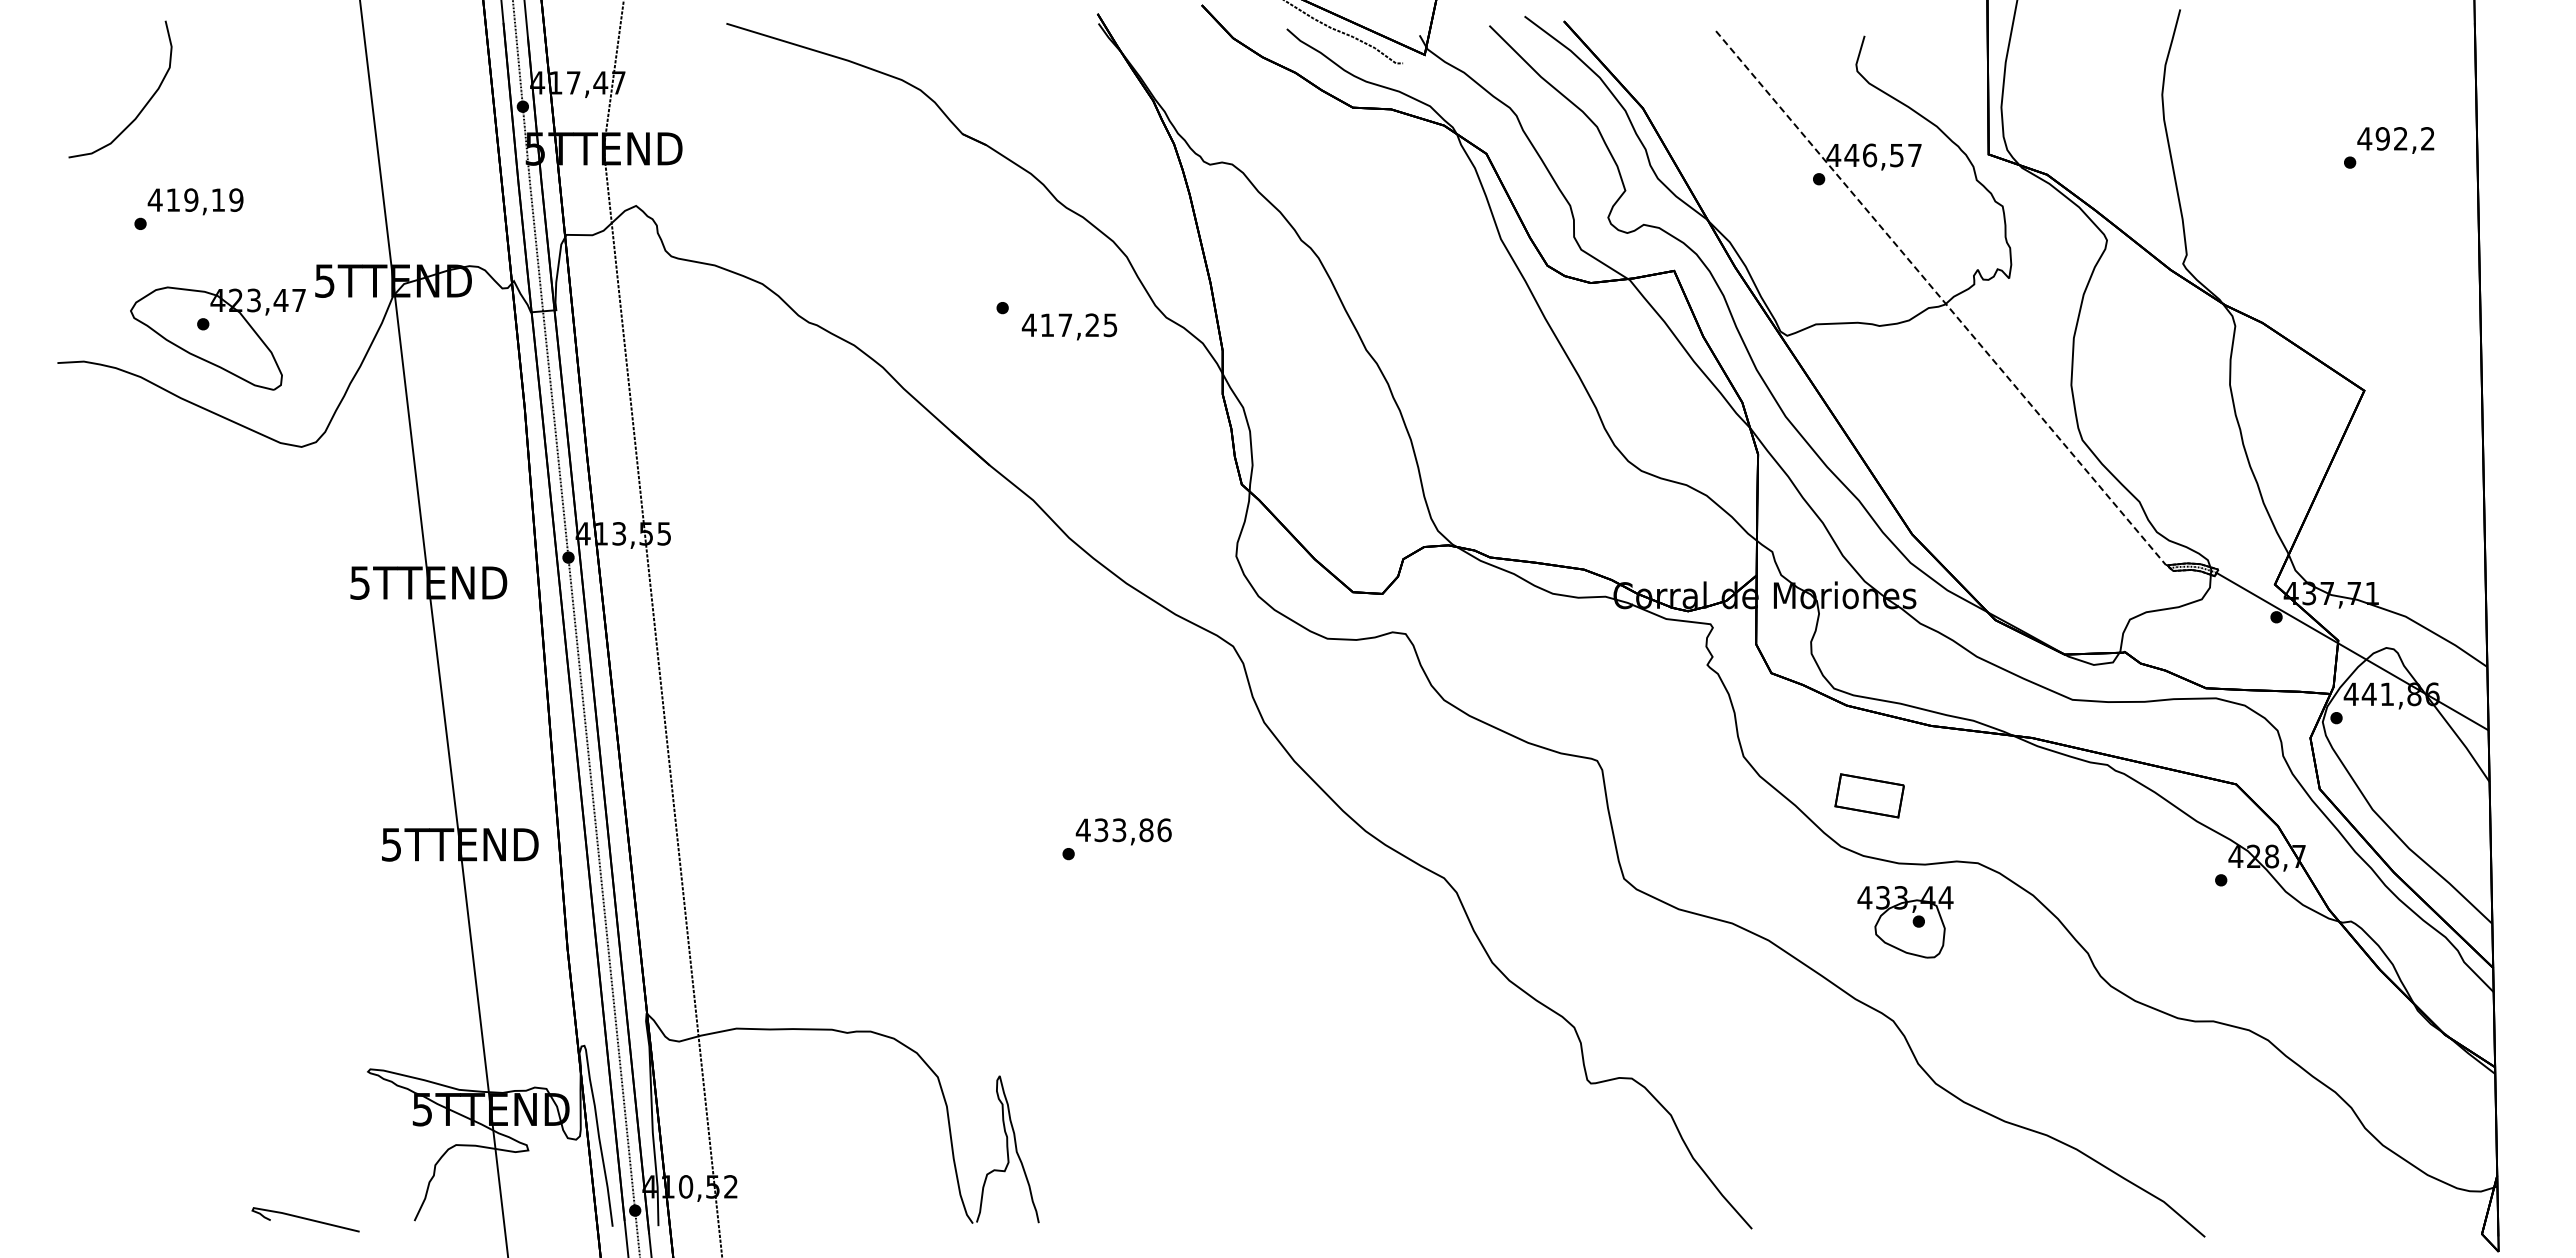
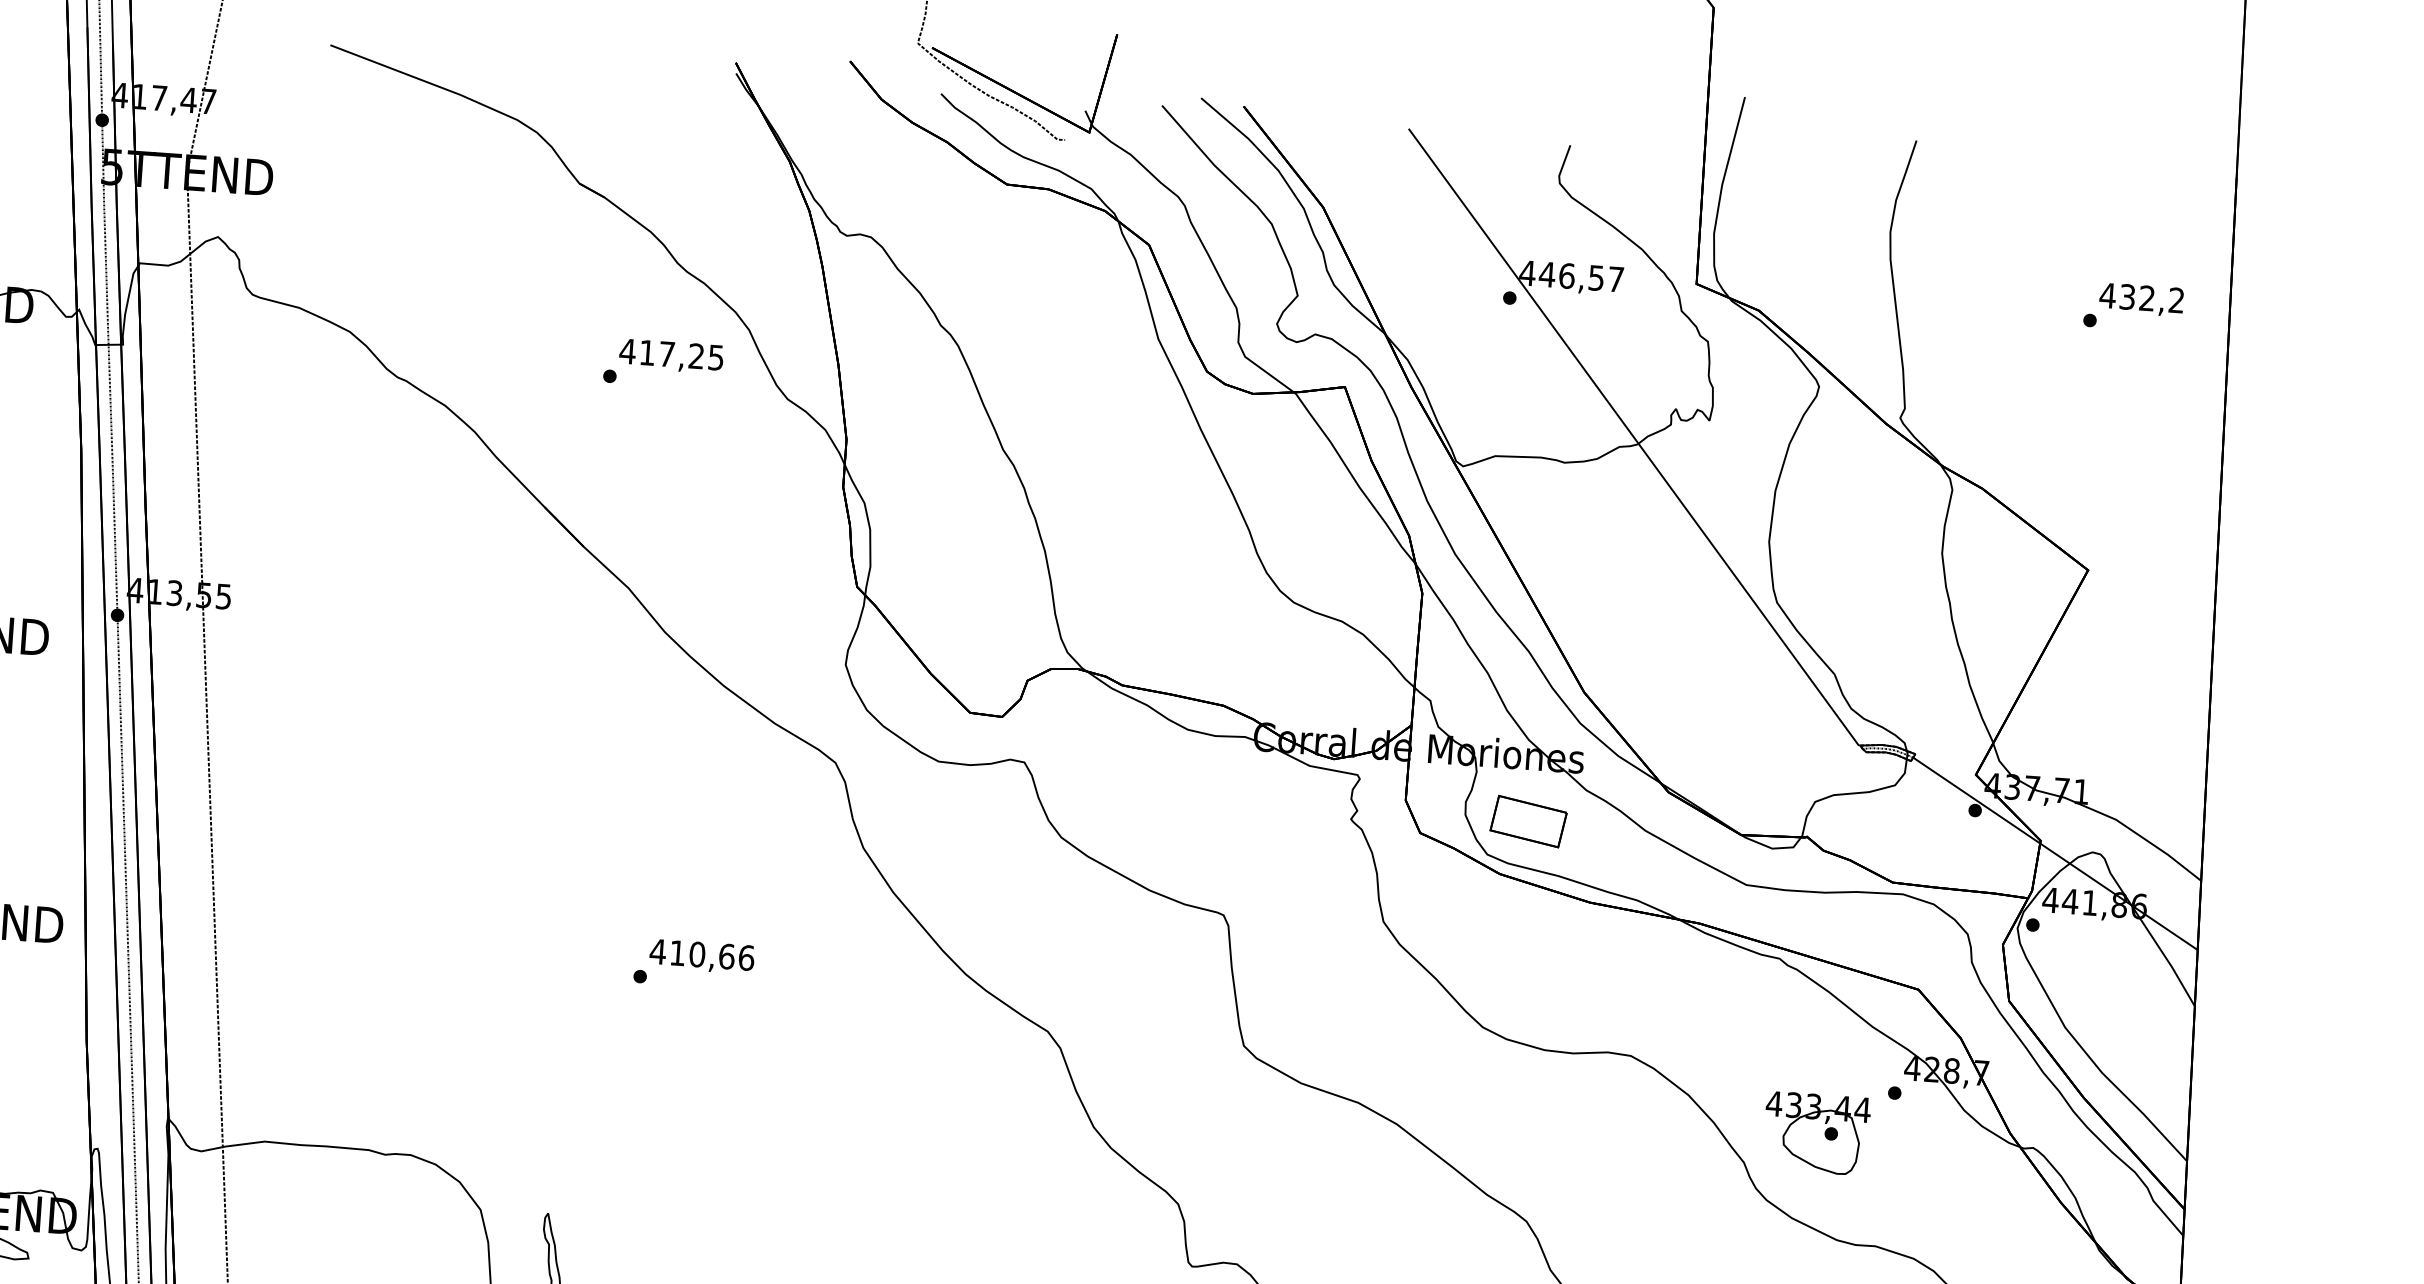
text: (2382, 138) -> (2127, 296), 492,2 -> 432,2
line: (1941, 299) -> (1634, 438), dashed -> solid
text: (1069, 326) -> (671, 355), moved
part: (1869, 795) -> (1528, 821), moved
text: (1123, 830) -> (701, 955), 433,86 -> 410,66
part: (1905, 922) -> (1816, 1133), moved

